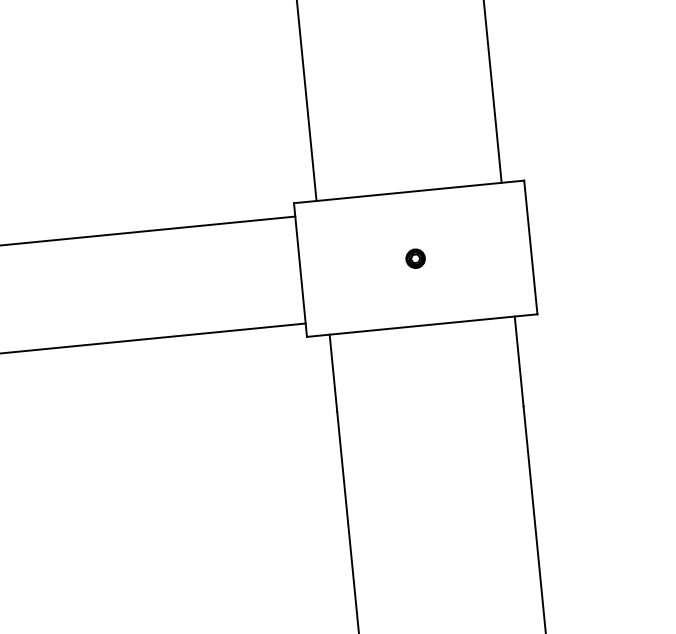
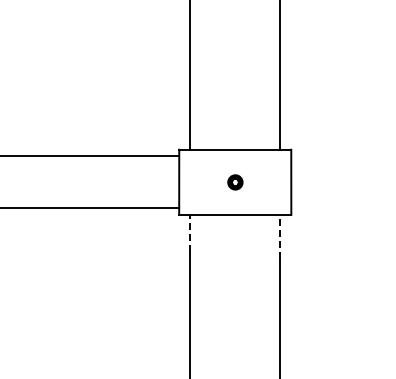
part: (413, 257) -> (234, 181), size x1.6
line: (519, 361) -> (280, 236), solid -> dashed
line: (333, 373) -> (190, 233), solid -> dashed

